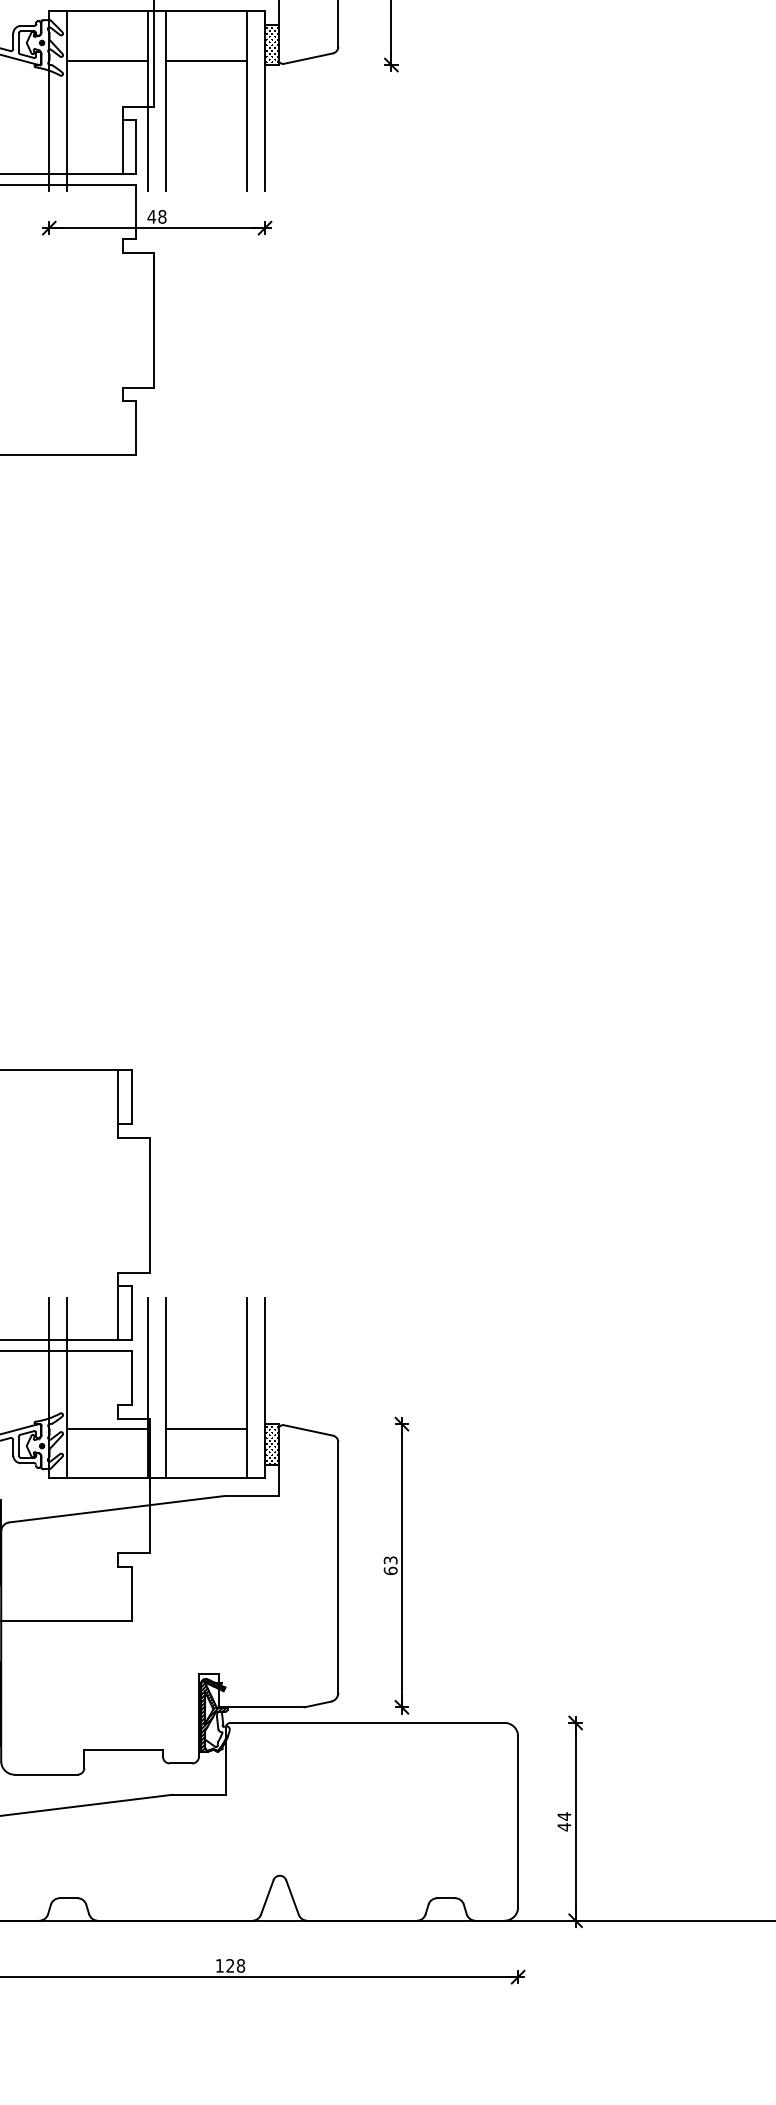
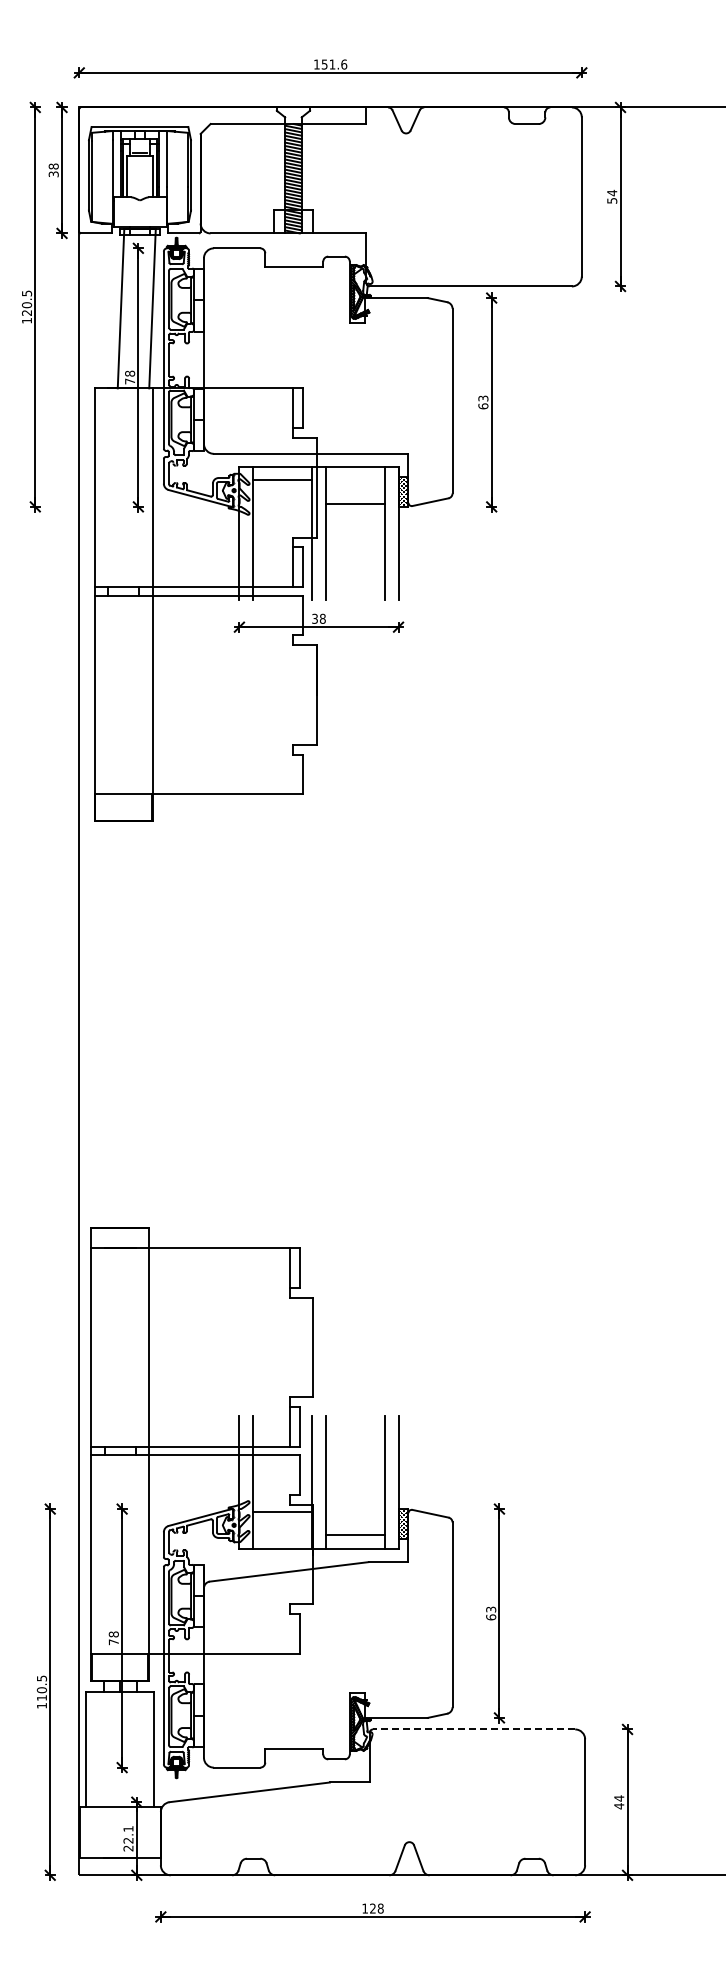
line: (107, 60) -> (282, 479), moved
text: (151, 216) -> (314, 618), 48 -> 38
line: (206, 1428) -> (355, 1535), moved
line: (366, 1722) -> (473, 1729), solid -> dashed

